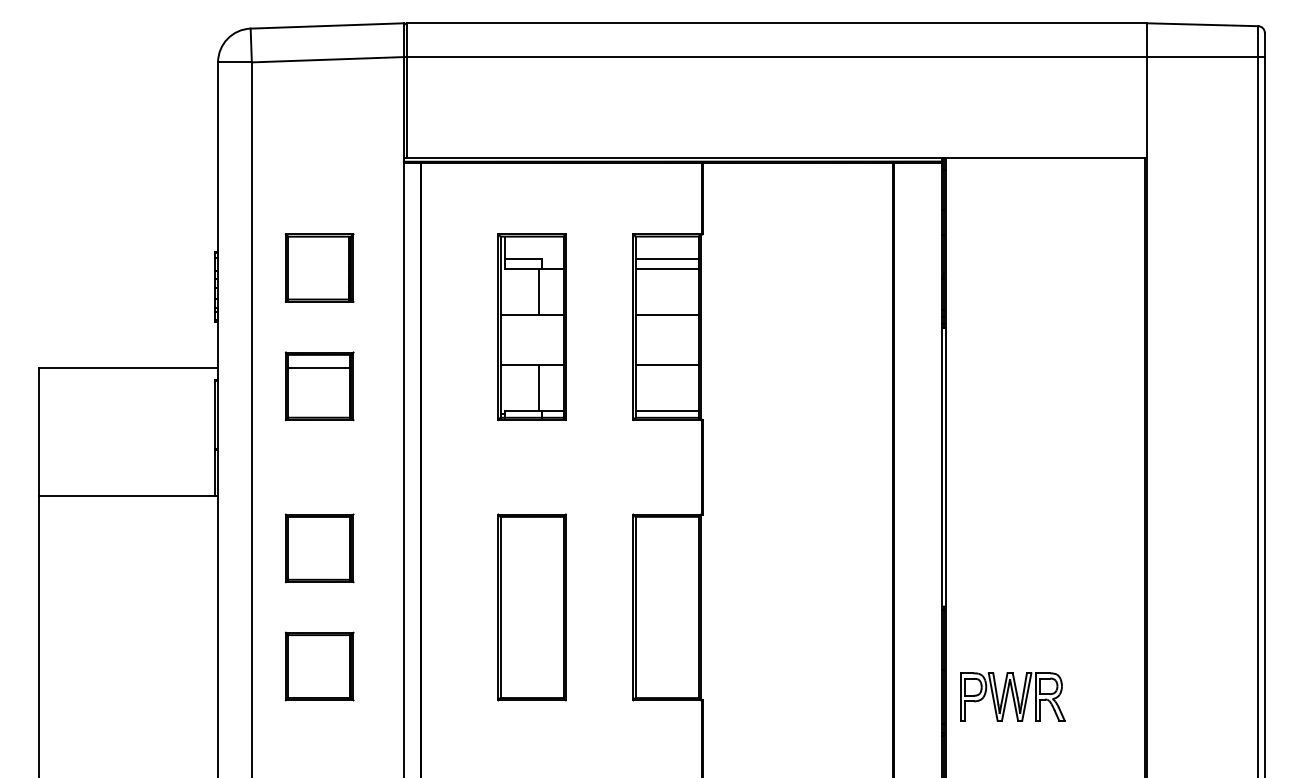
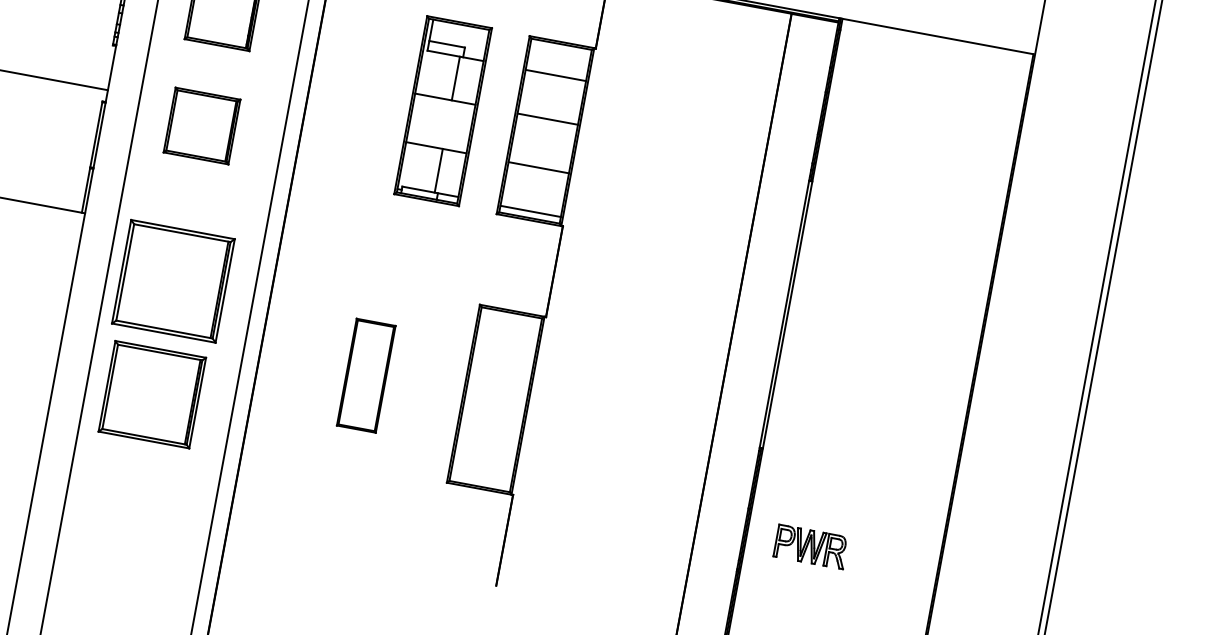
line: (666, 258) -> (557, 65), removed
part: (531, 327) -> (442, 111), moved
line: (318, 367) -> (204, 107), removed
part: (319, 548) -> (173, 281), size x1.6
part: (531, 607) -> (365, 375), size x0.6
part: (319, 666) -> (152, 394), size x1.4
part: (1012, 696) -> (810, 546), size x0.7

